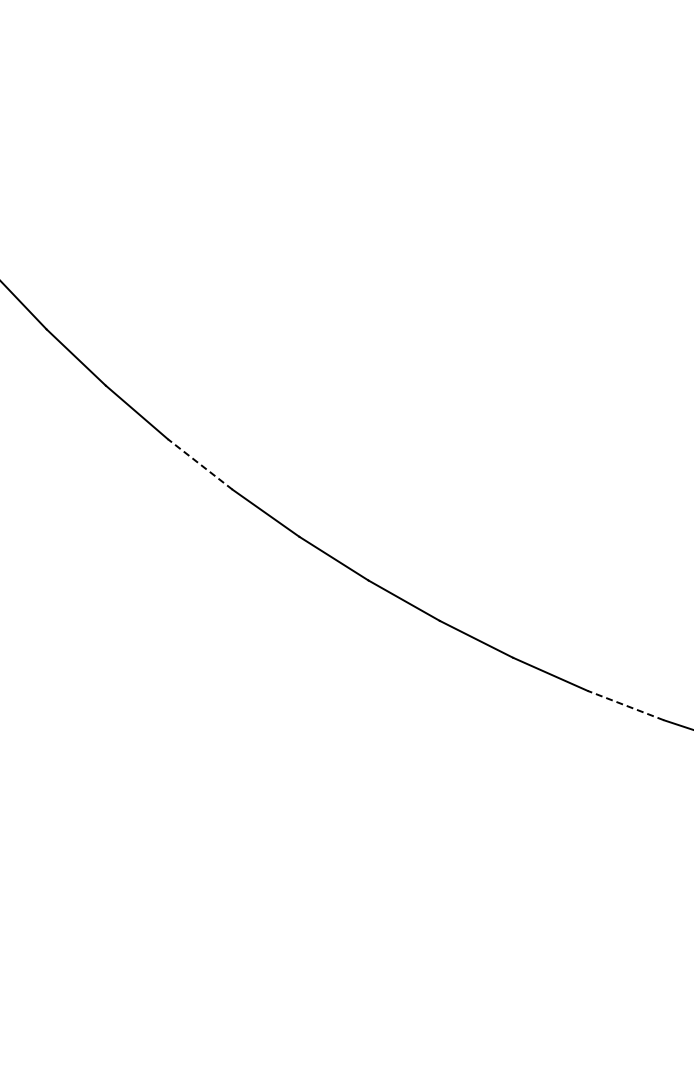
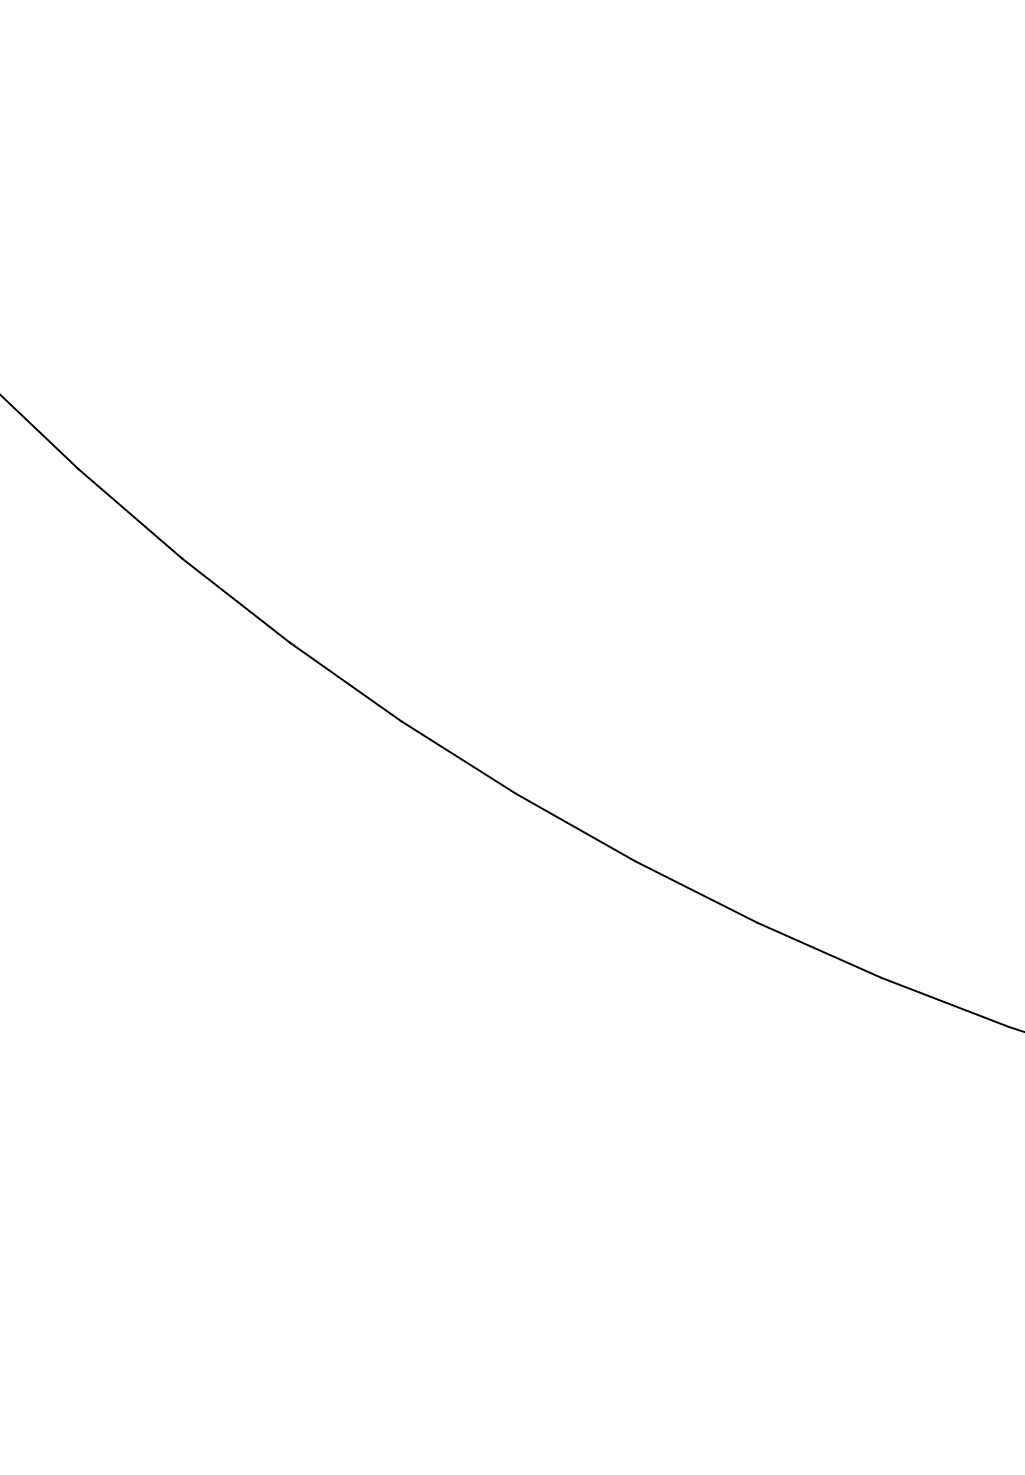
line: (199, 464) -> (234, 600), dashed -> solid
line: (625, 705) -> (944, 1002), dashed -> solid

